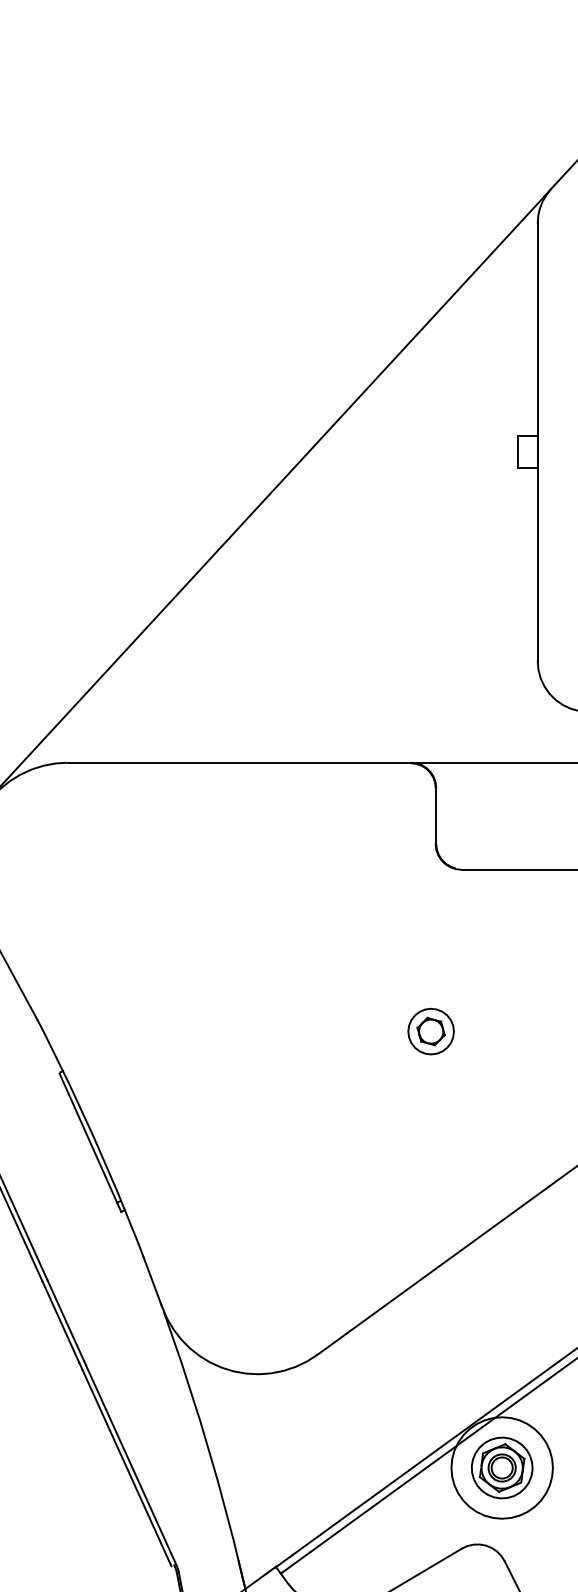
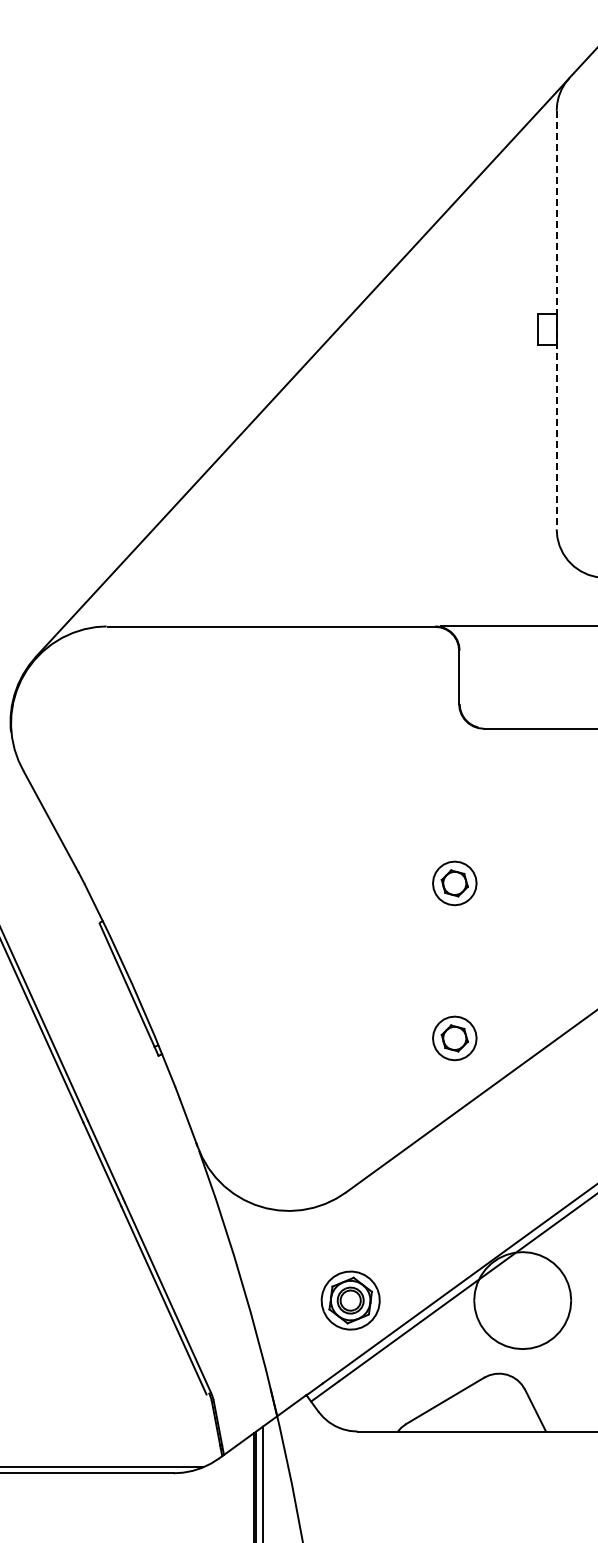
line: (537, 442) -> (556, 320), solid -> dashed
part: (430, 1193) -> (454, 1038), added
part: (501, 1467) -> (350, 1300), moved

